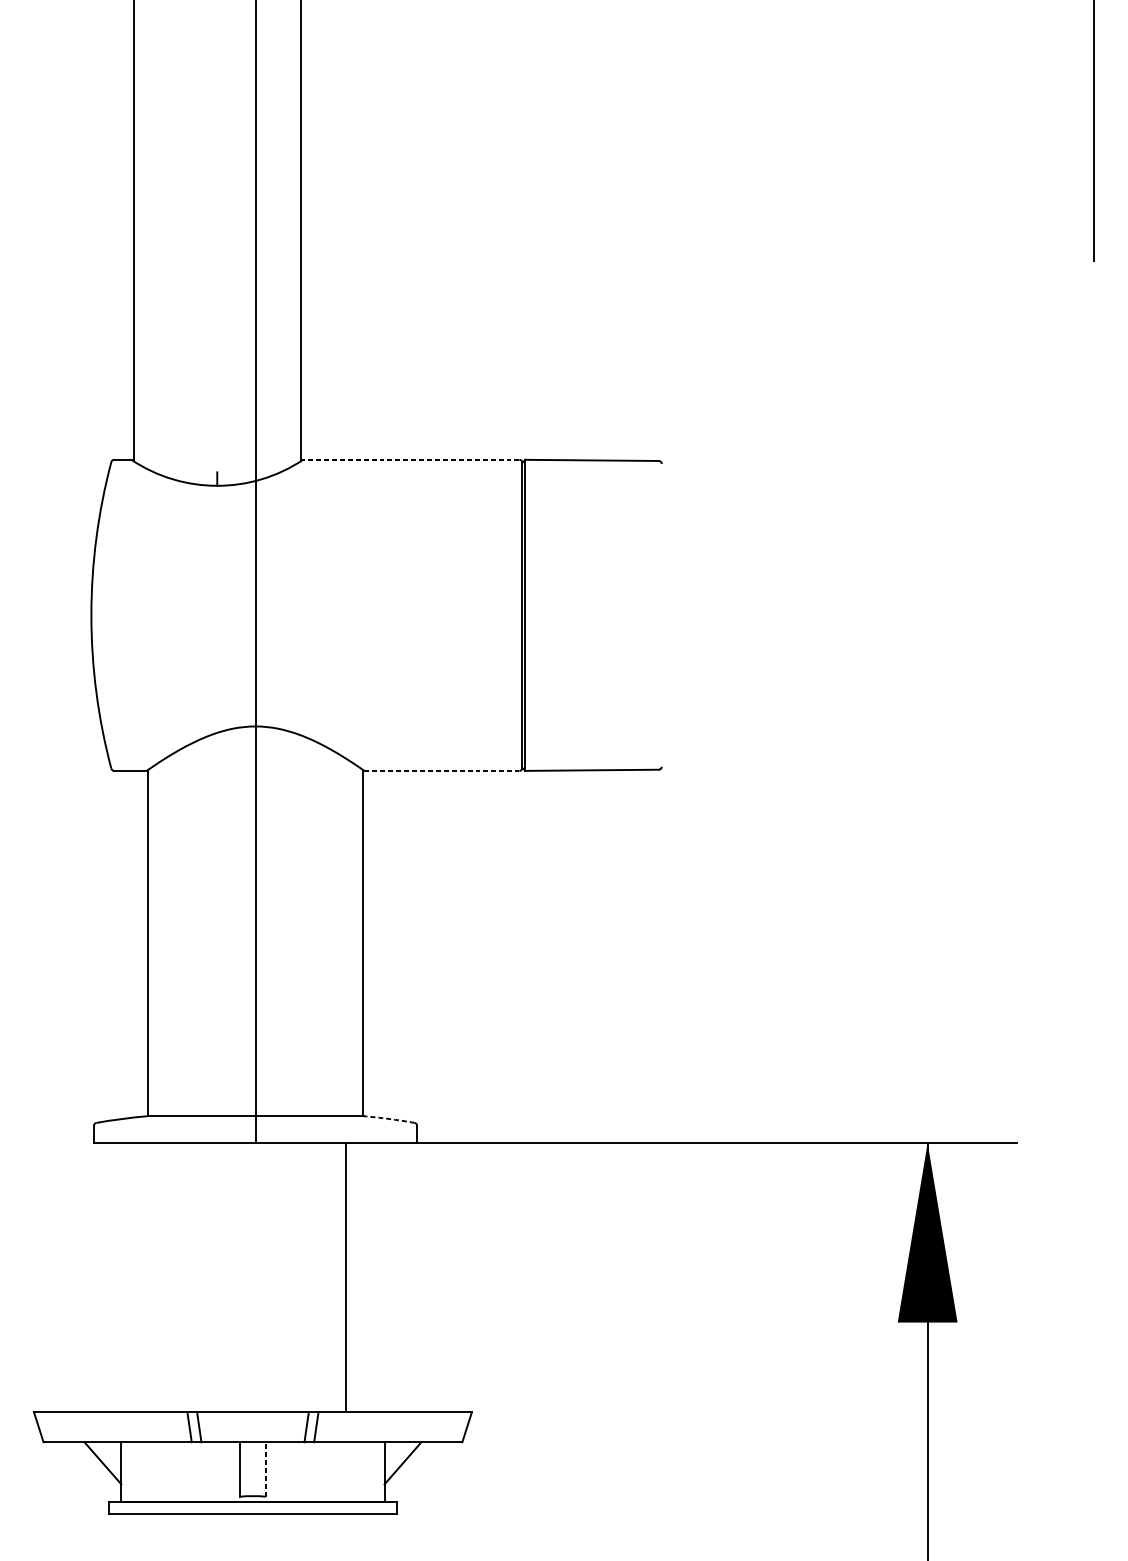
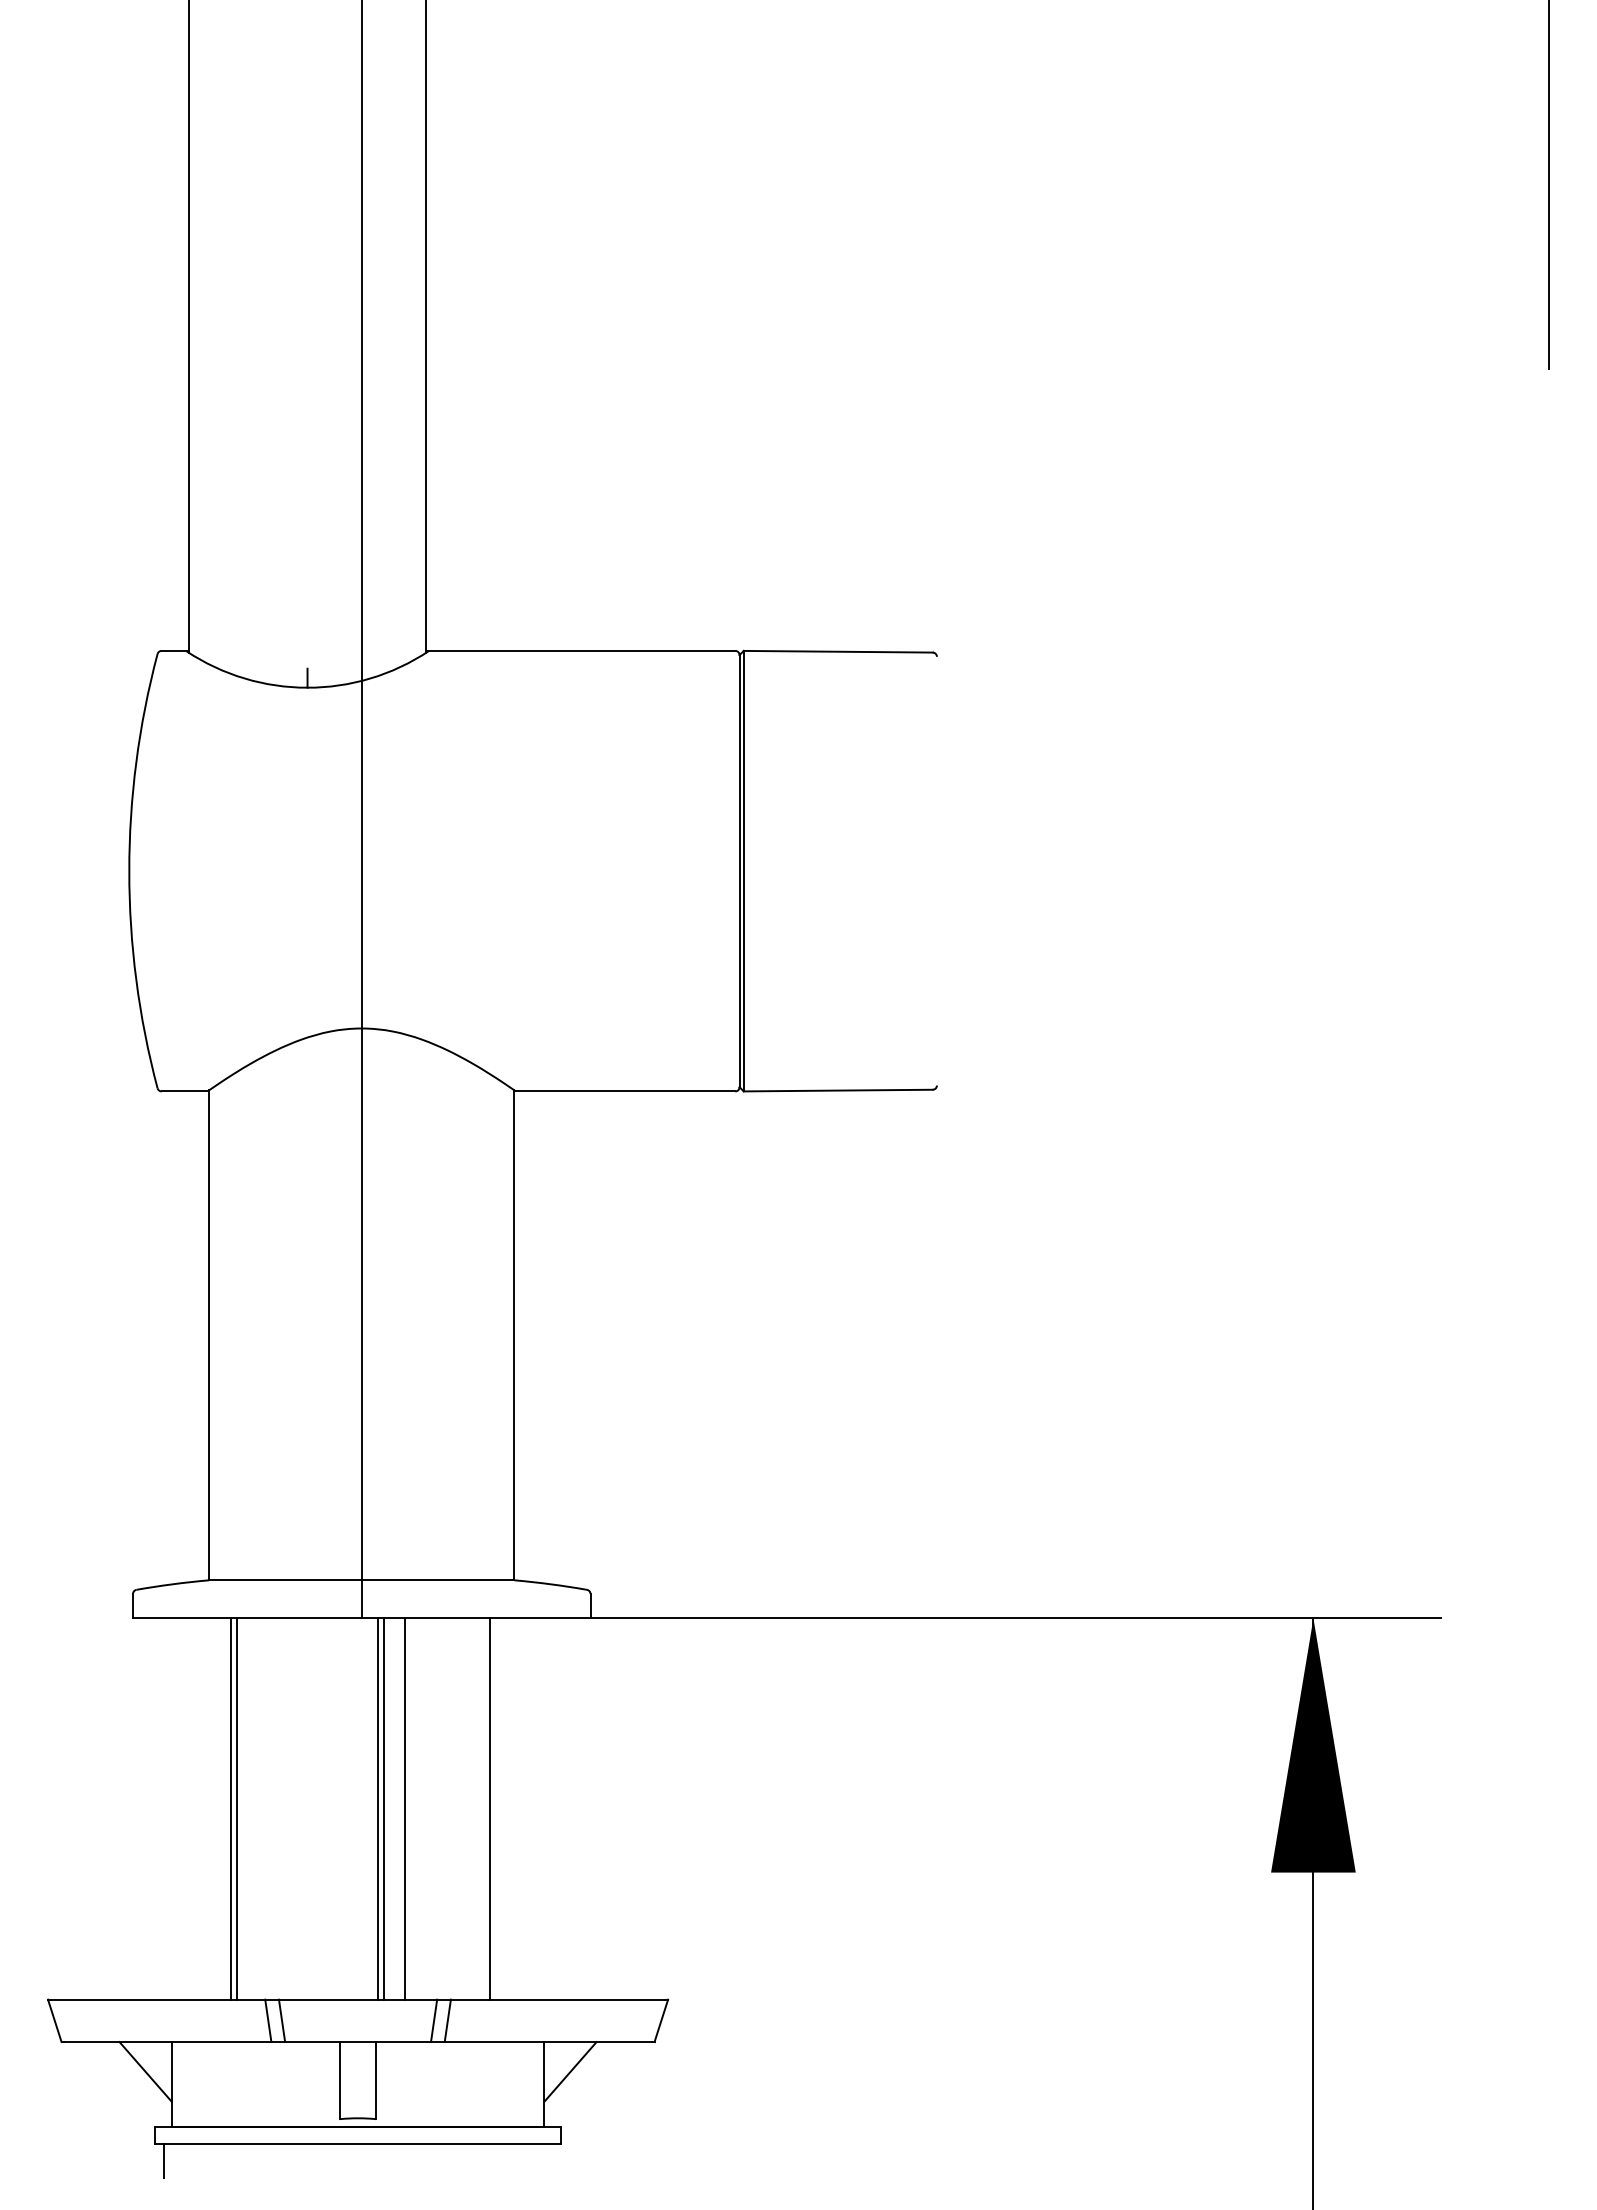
line: (410, 459) -> (580, 650), dashed -> solid
line: (441, 770) -> (625, 1091), dashed -> solid
arc: (388, 1119) -> (550, 1584), dashed -> solid
line: (163, 1277) -> (231, 1808), added
line: (167, 1277) -> (236, 1808), added
line: (267, 1277) -> (378, 1808), added
line: (270, 1277) -> (383, 1808), added
line: (285, 1277) -> (404, 1808), added
line: (265, 1469) -> (376, 2080), dashed -> solid
line: (115, 1525) -> (163, 2160), added

